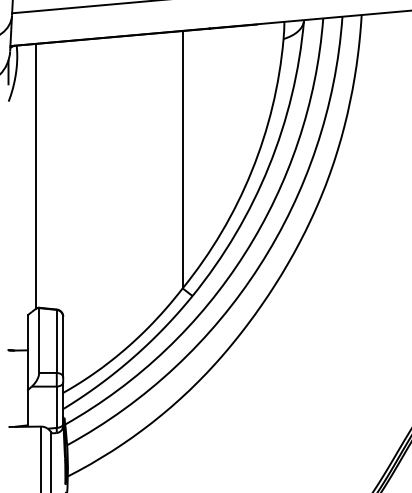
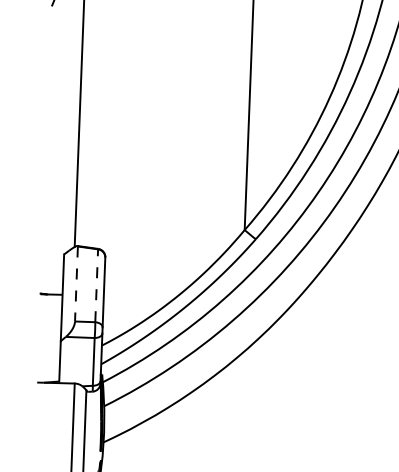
line: (39, 341) -> (76, 285), solid -> dashed
line: (56, 341) -> (96, 285), solid -> dashed

